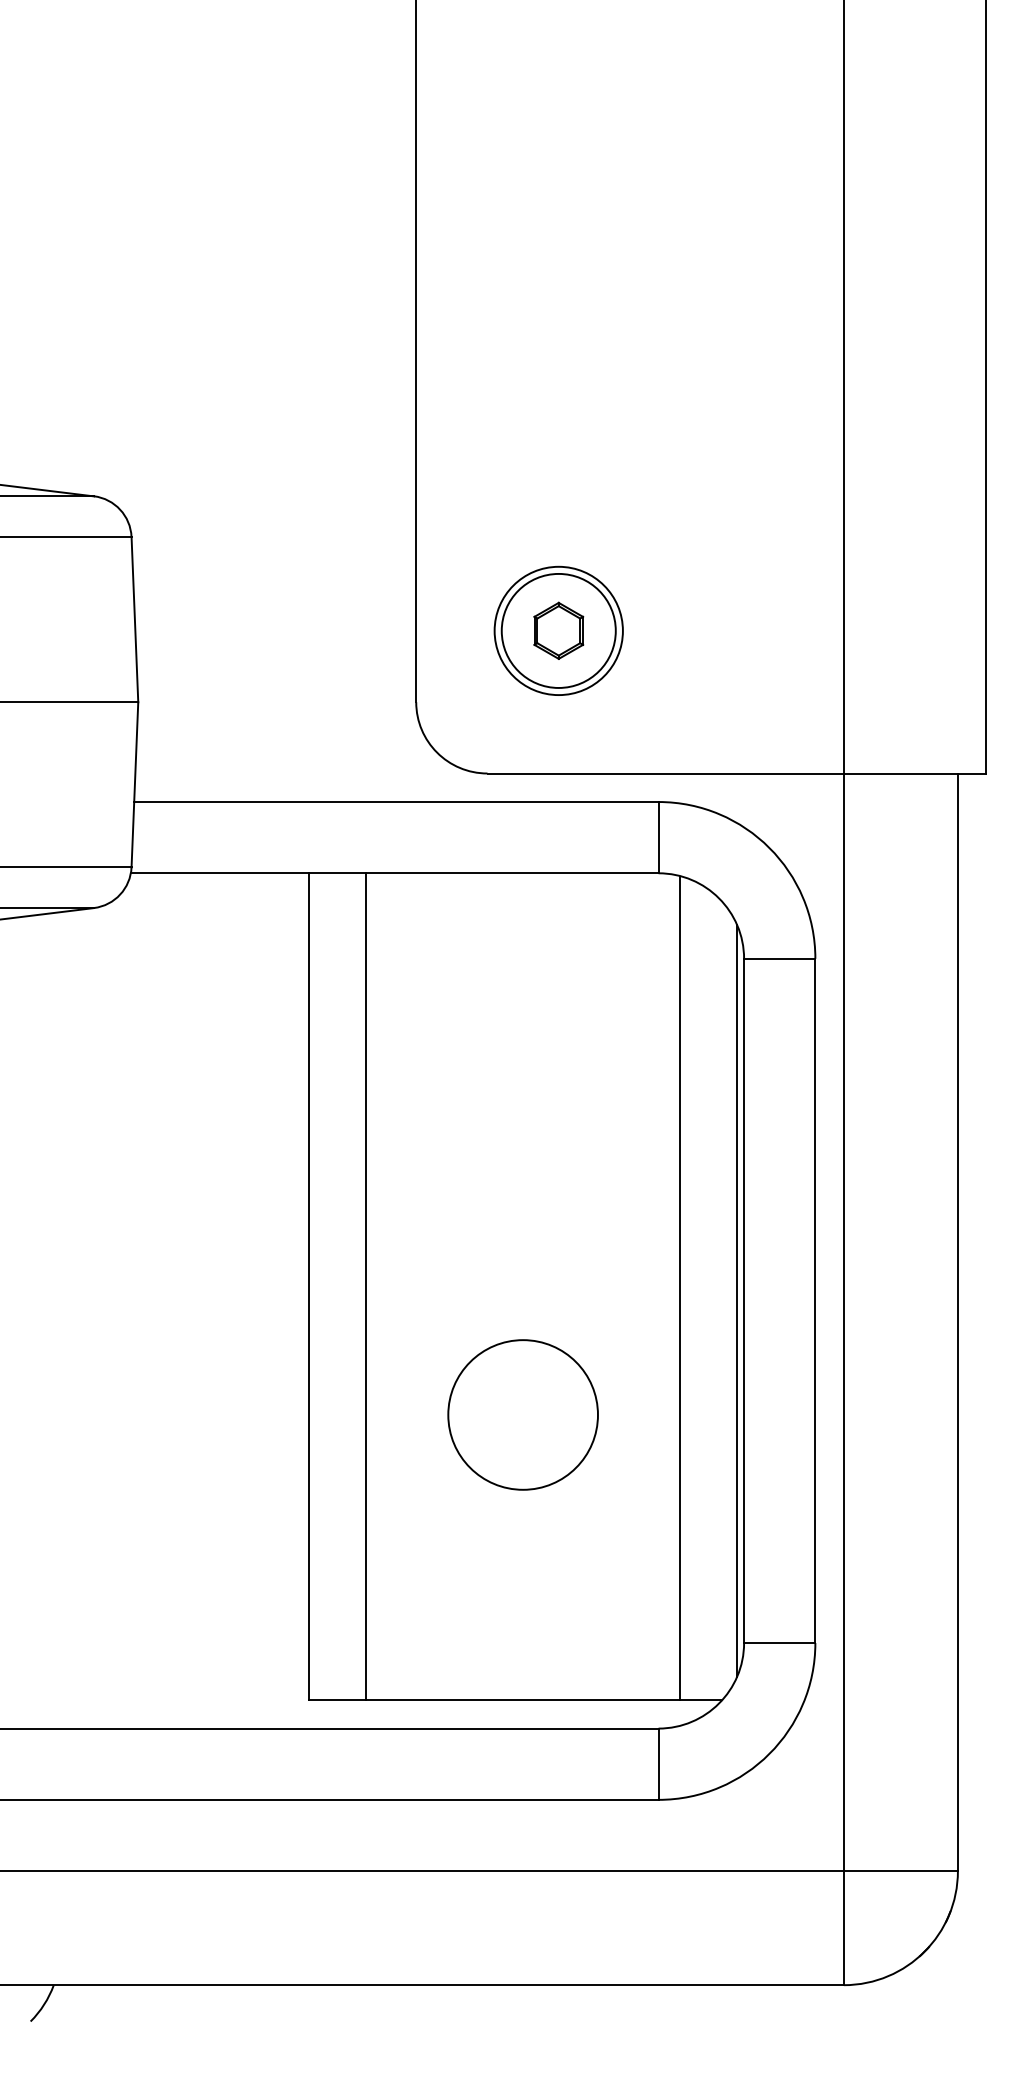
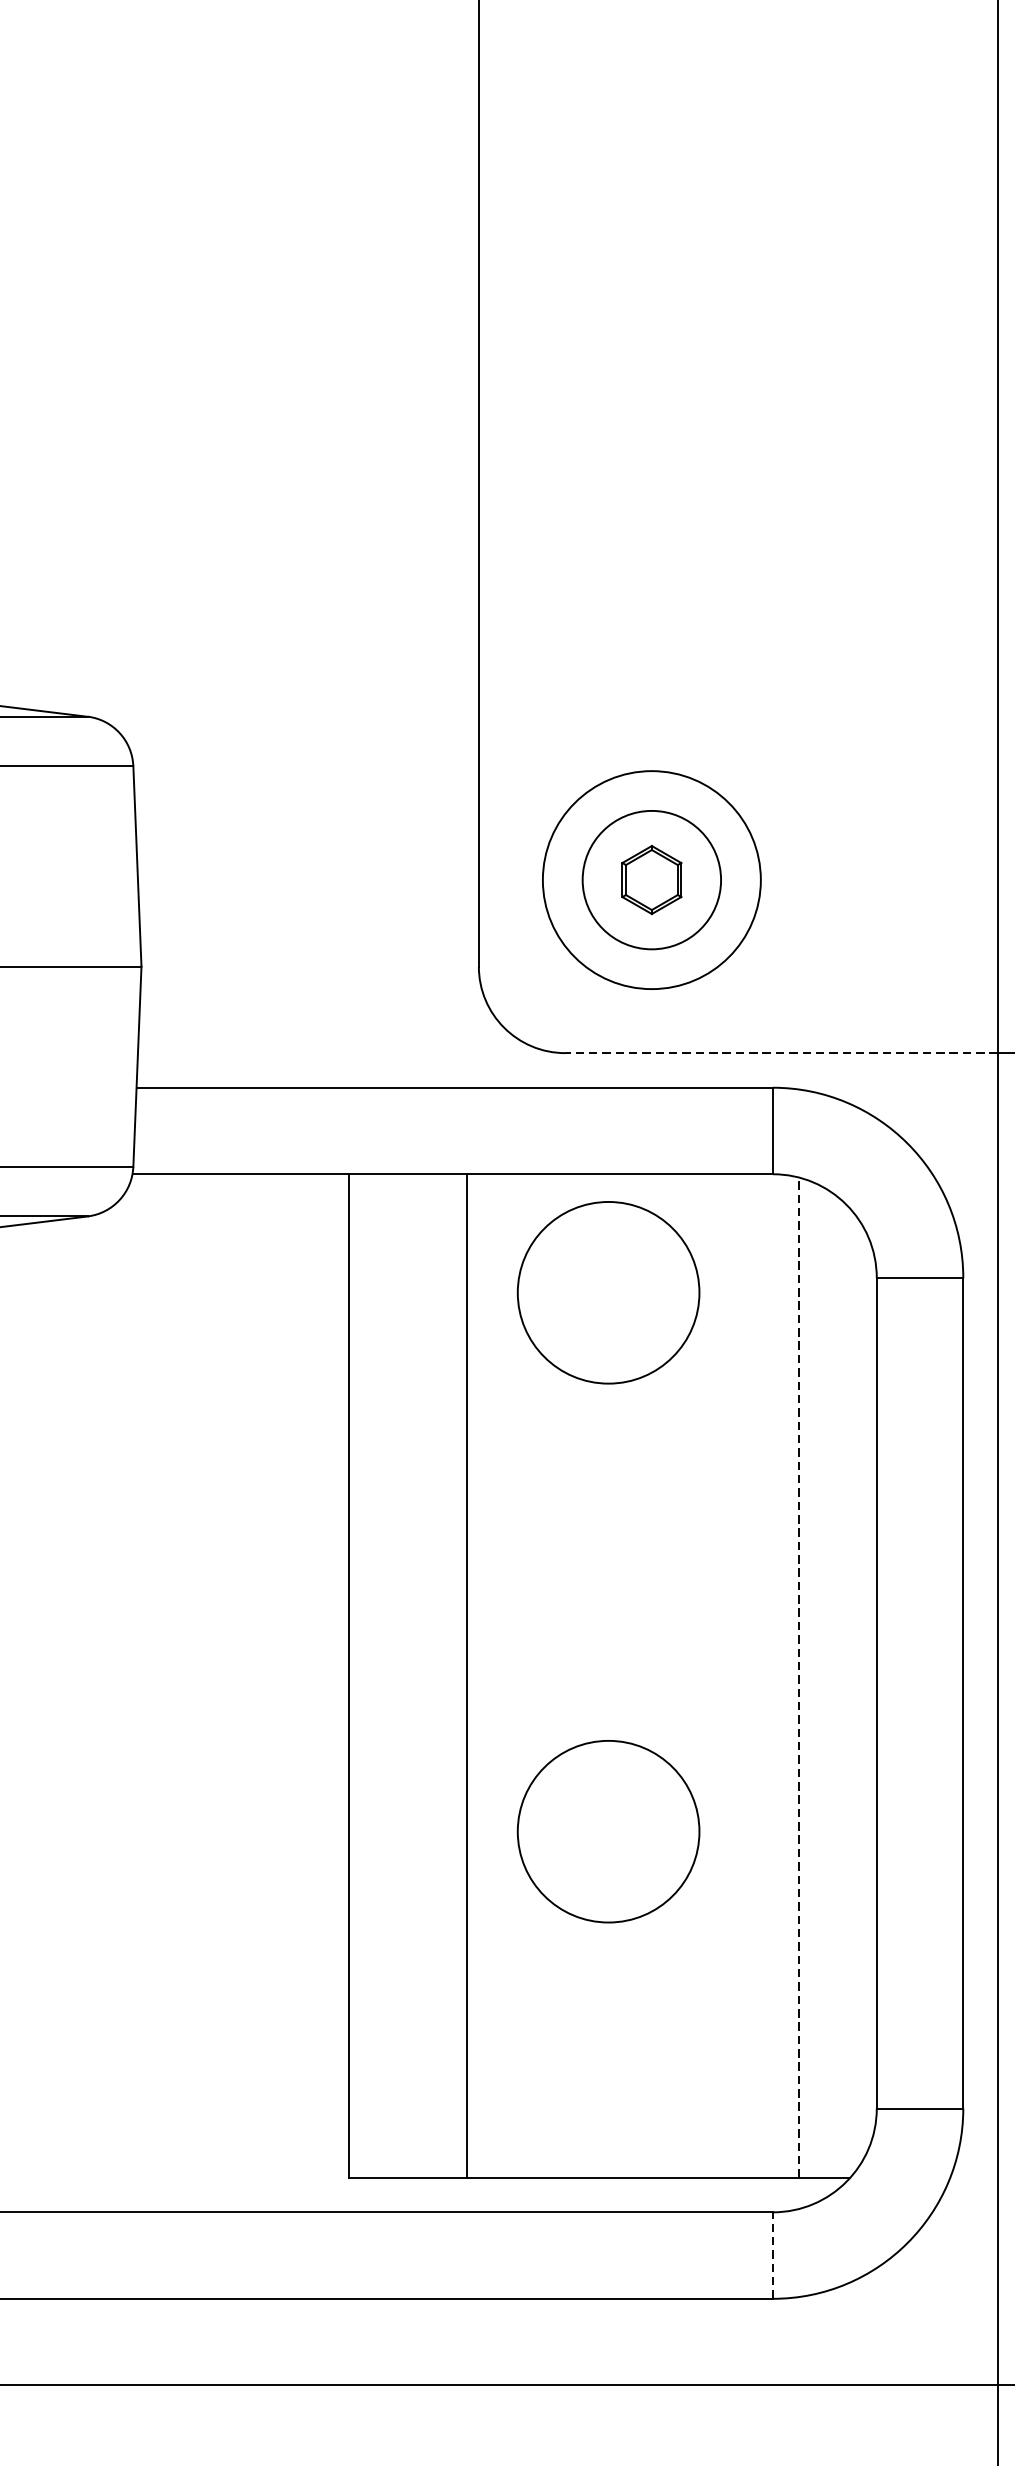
circle: (558, 630) -> (651, 879), size x1.4
line: (665, 773) -> (781, 1053), solid -> dashed
circle: (522, 970) -> (607, 1292), added
line: (366, 1286) -> (467, 1675), moved
line: (679, 1288) -> (798, 1678), solid -> dashed
line: (736, 1300) -> (867, 1692), removed
line: (658, 1764) -> (772, 2255), solid -> dashed

